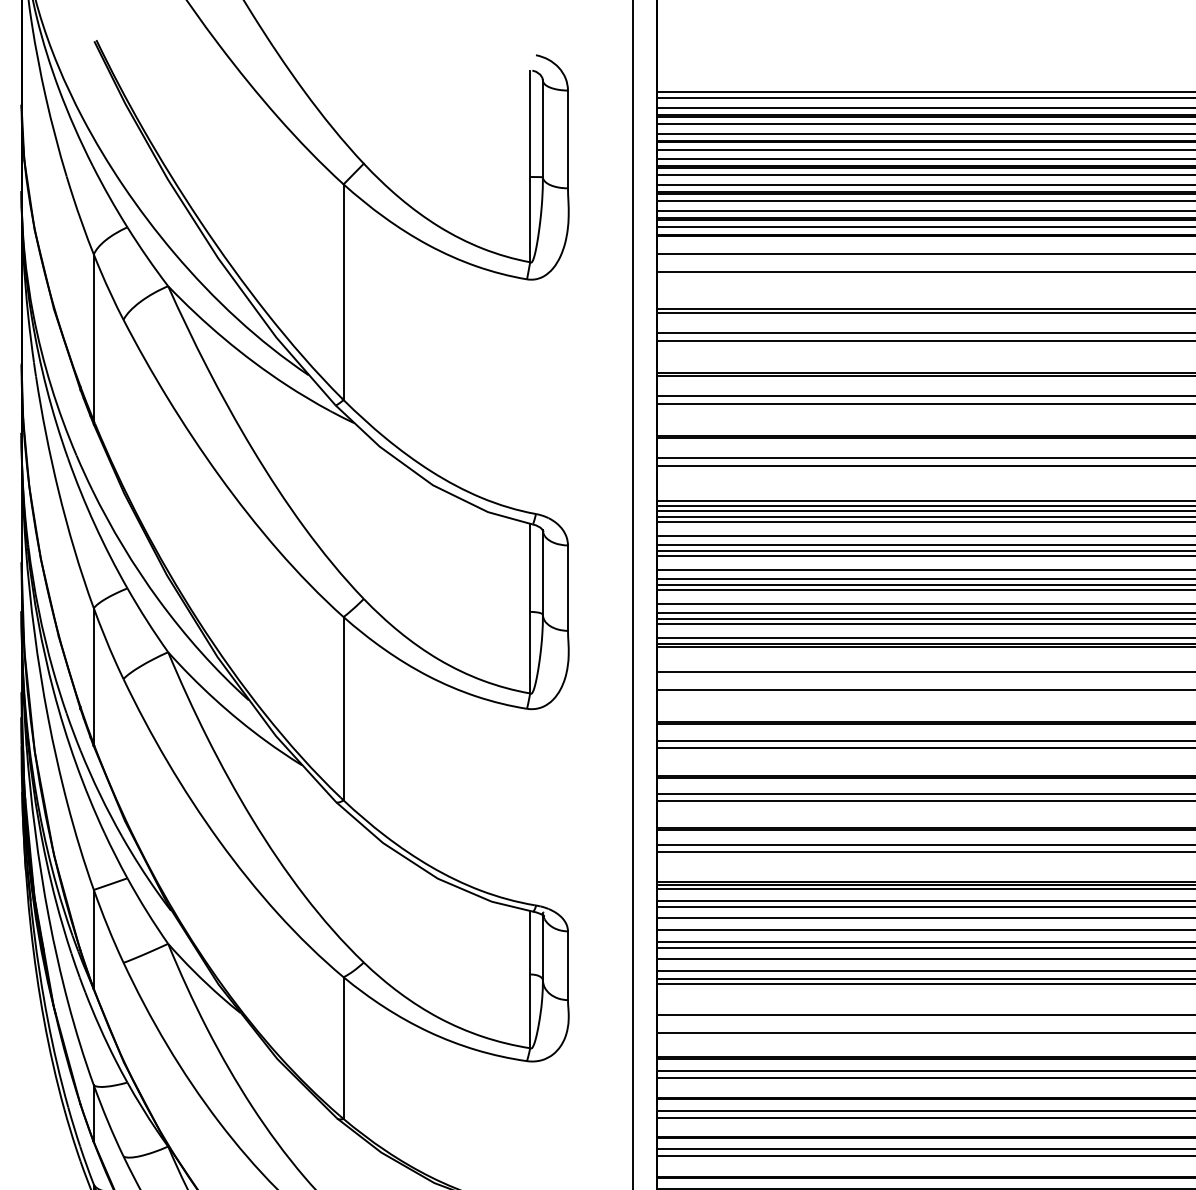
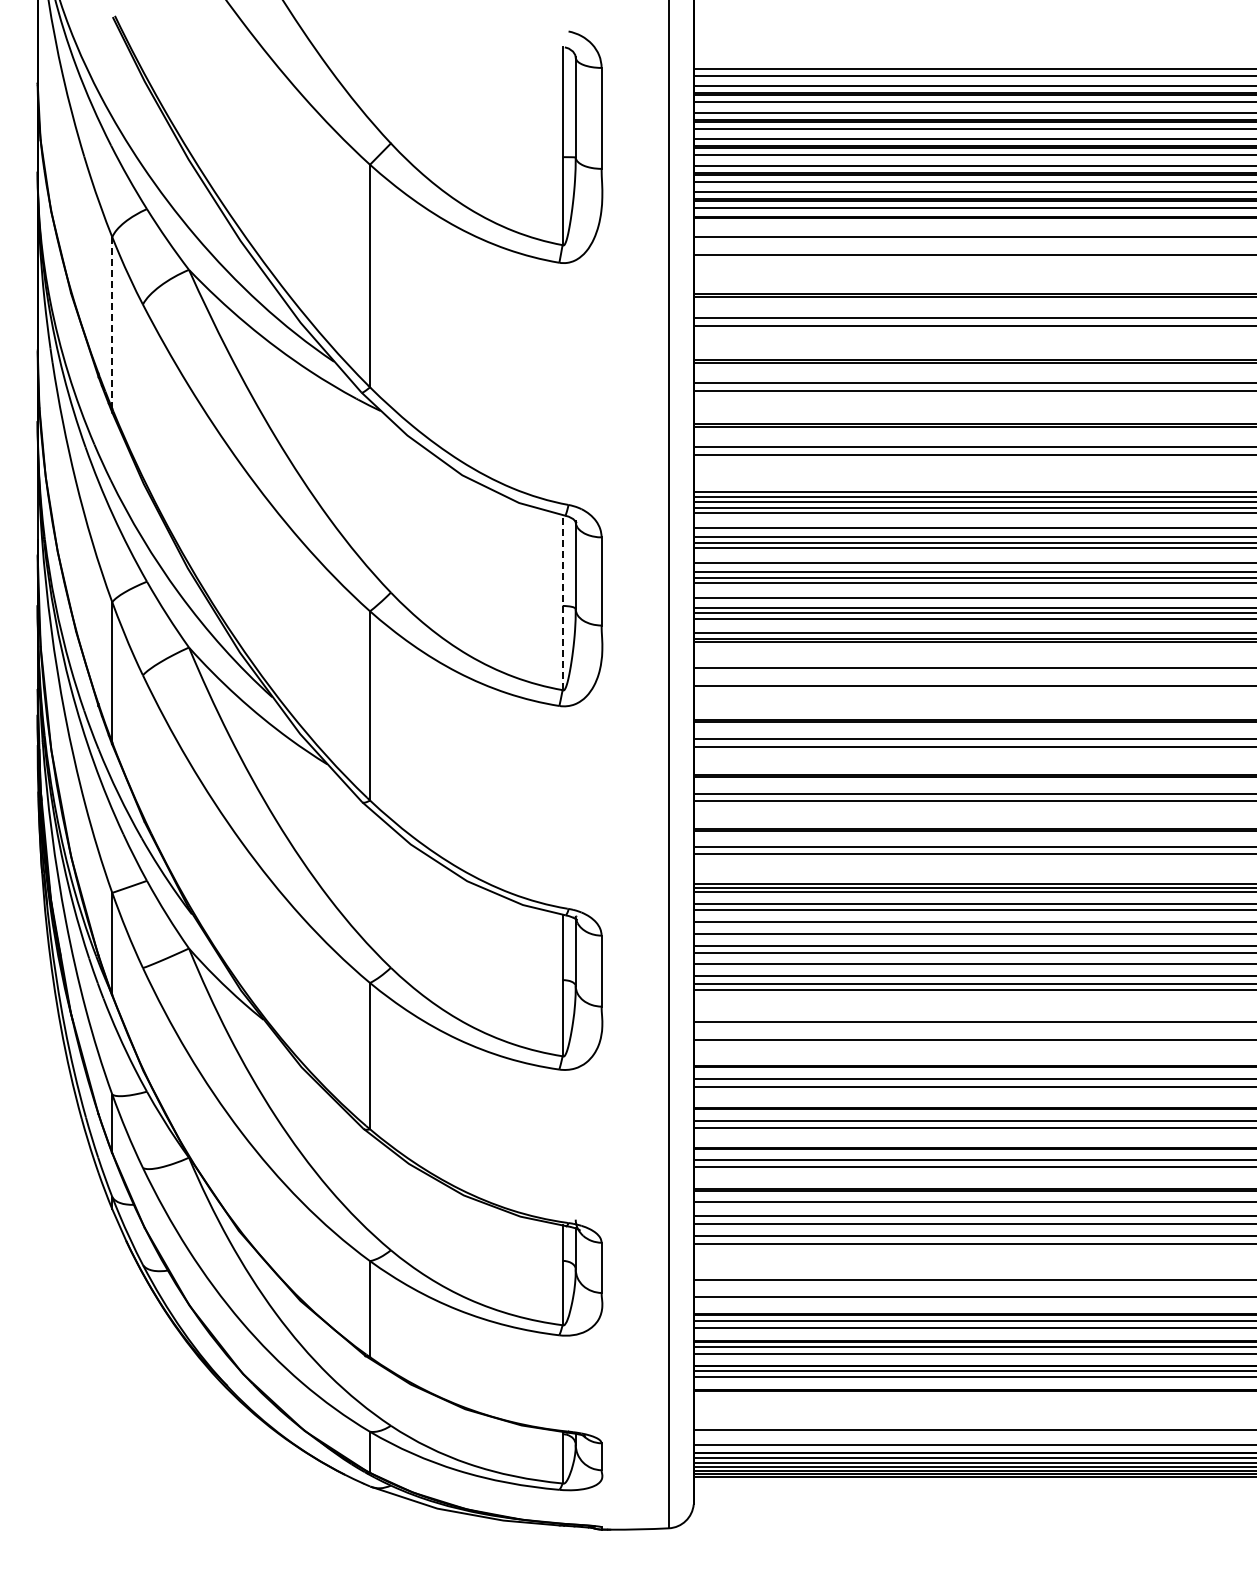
line: (94, 338) -> (112, 323), solid -> dashed
line: (530, 608) -> (562, 602), solid -> dashed

